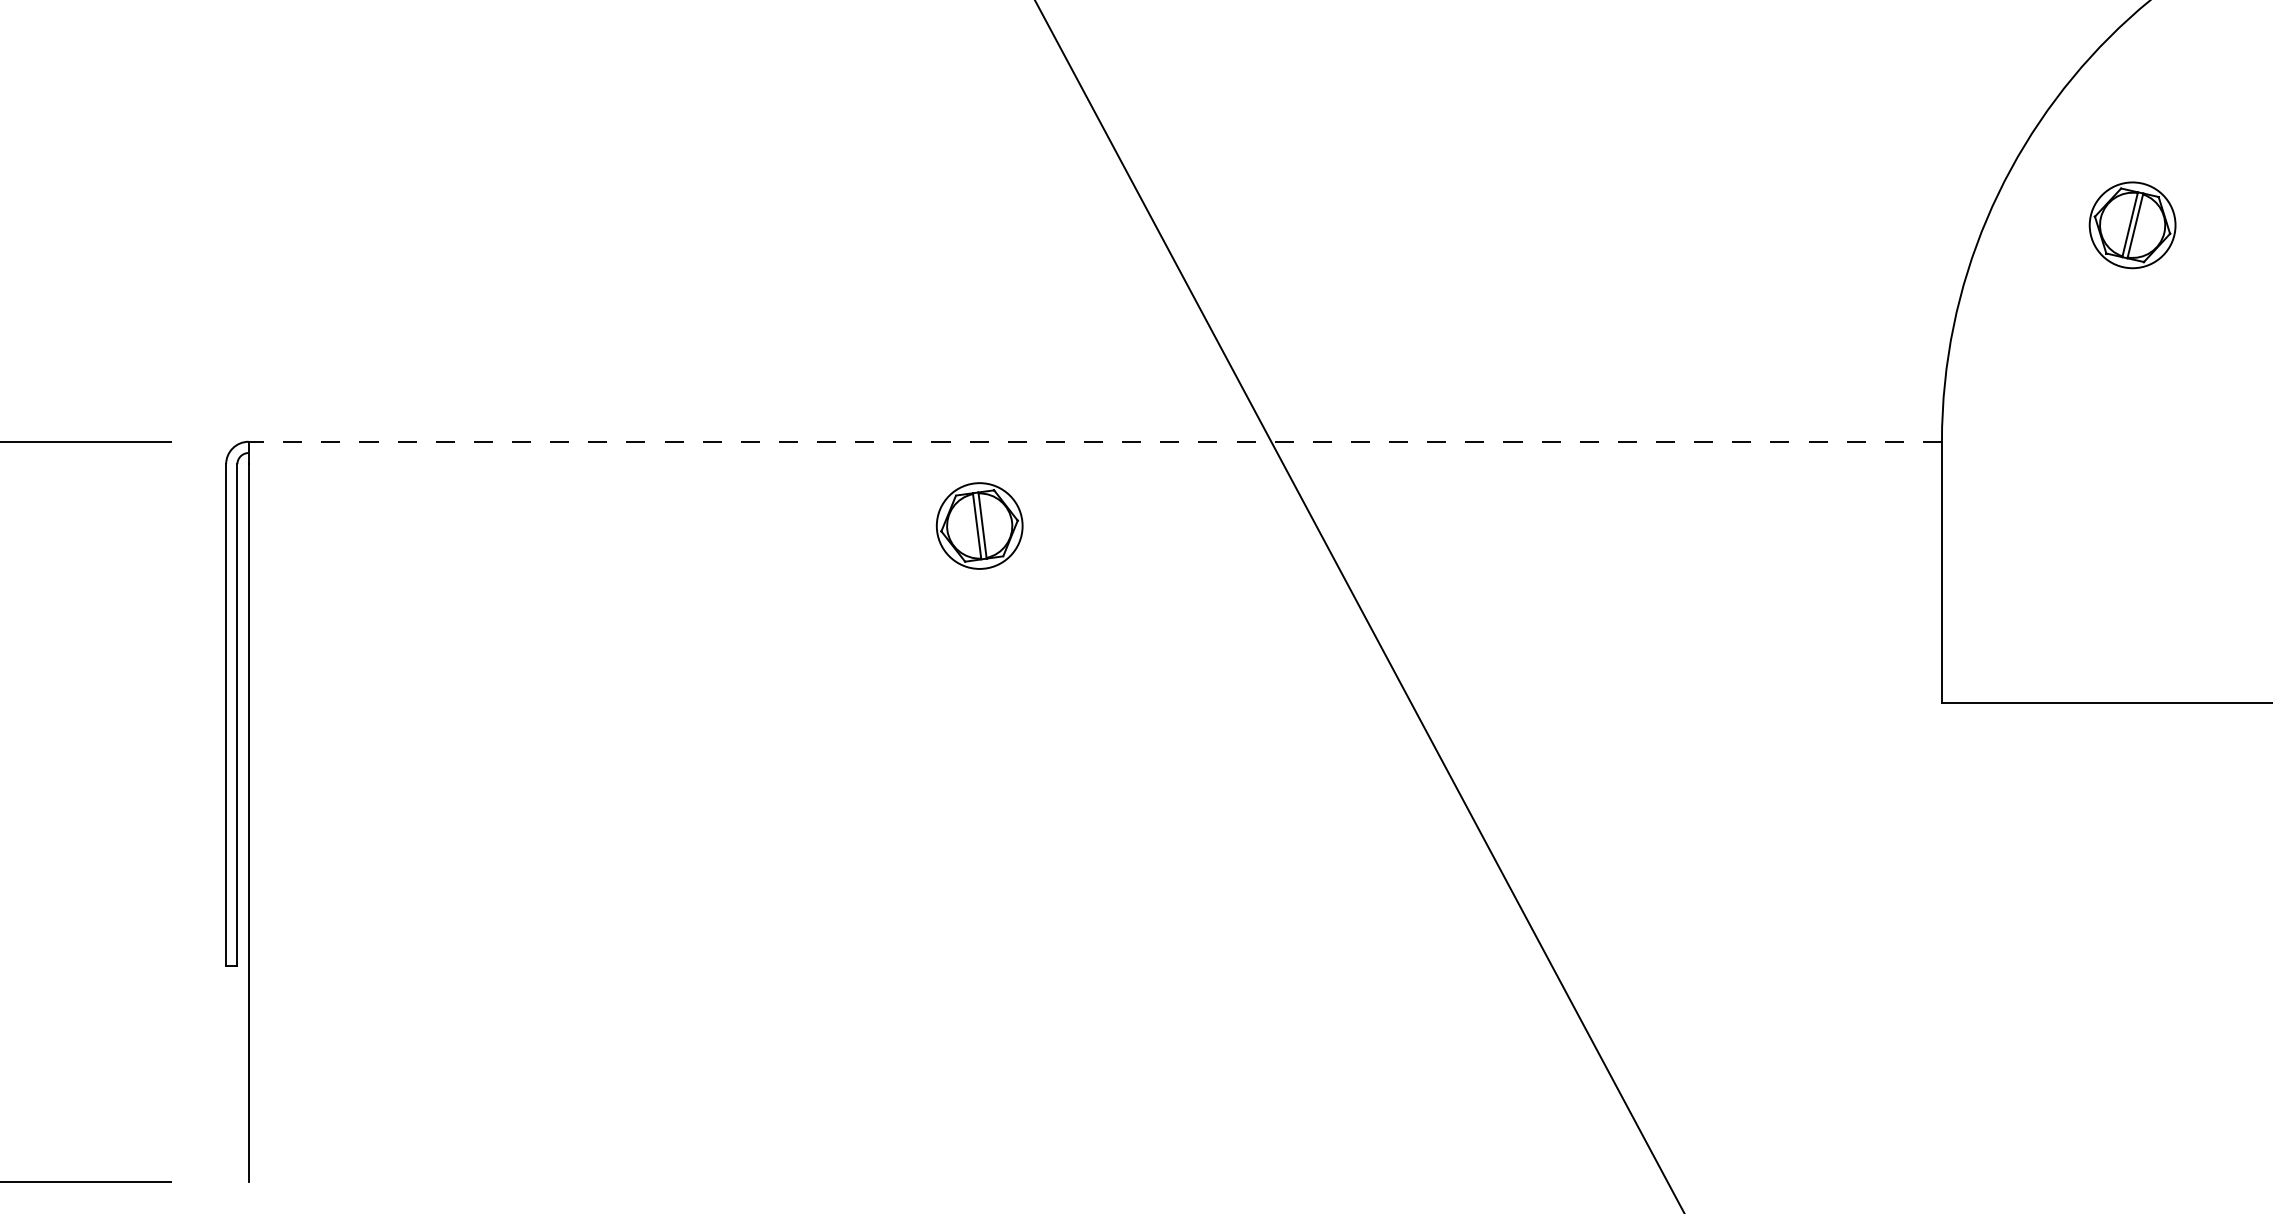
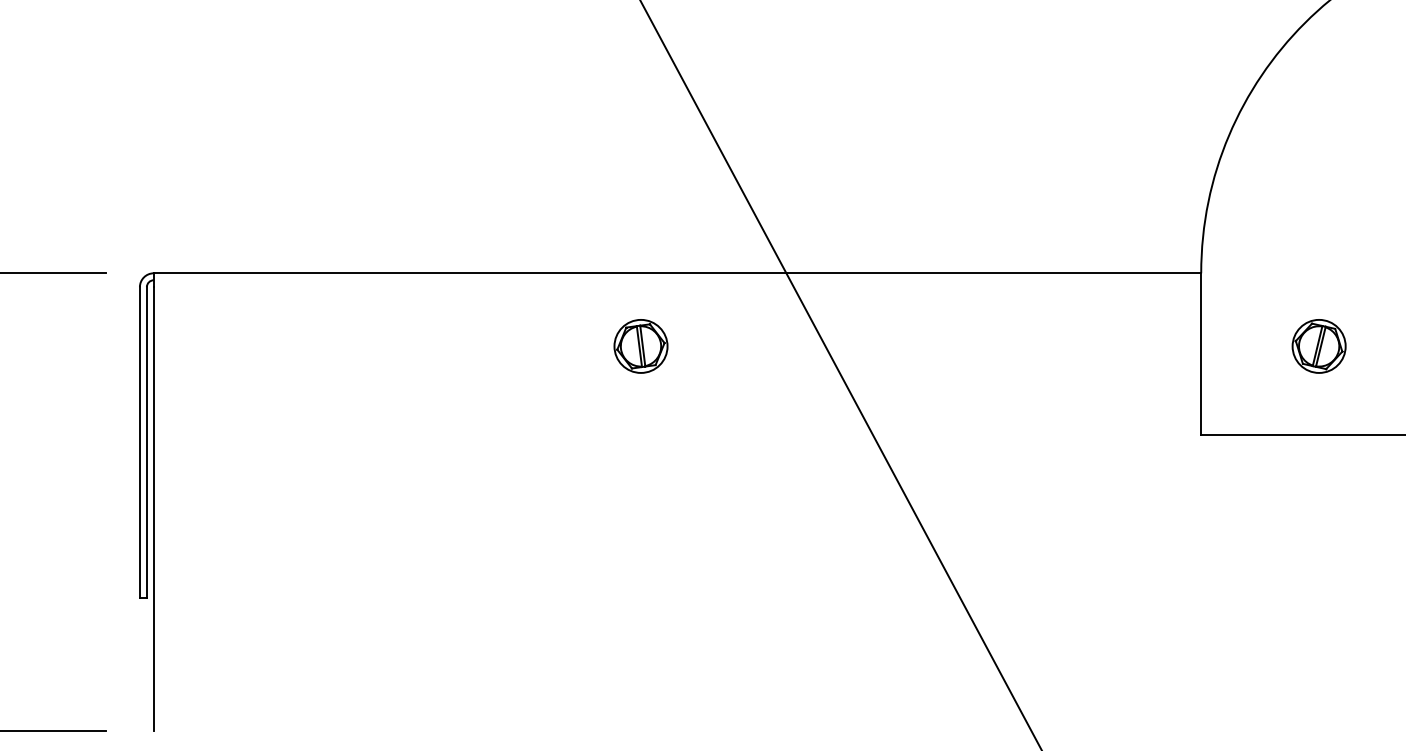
part: (2131, 225) -> (1318, 346), moved
line: (1095, 442) -> (677, 273), dashed -> solid
part: (978, 526) -> (640, 346), moved

